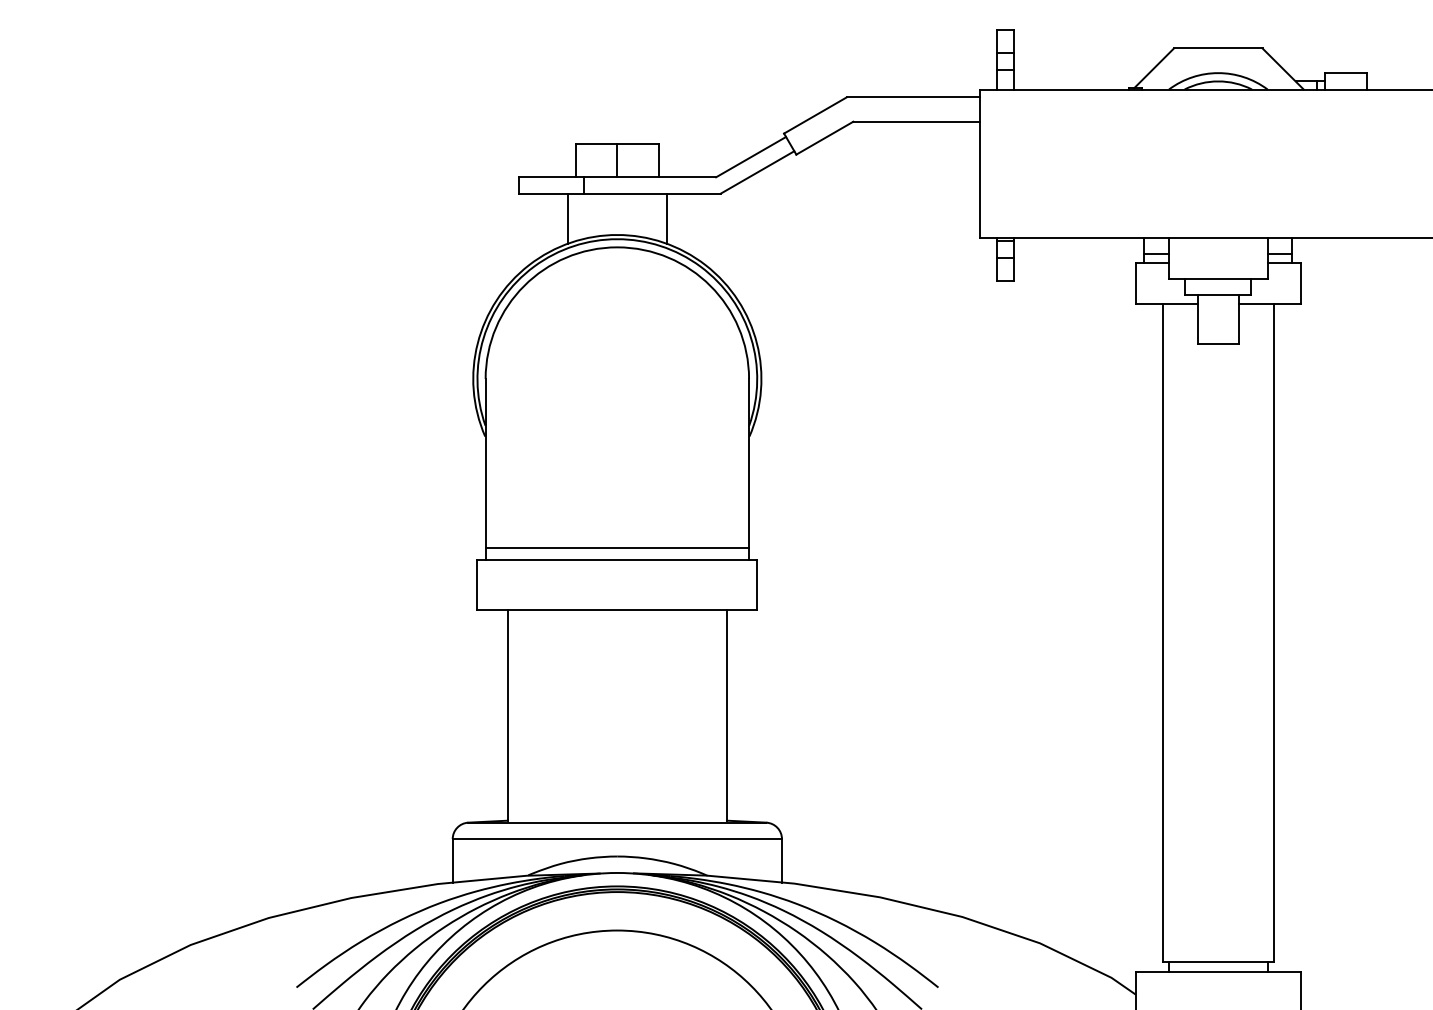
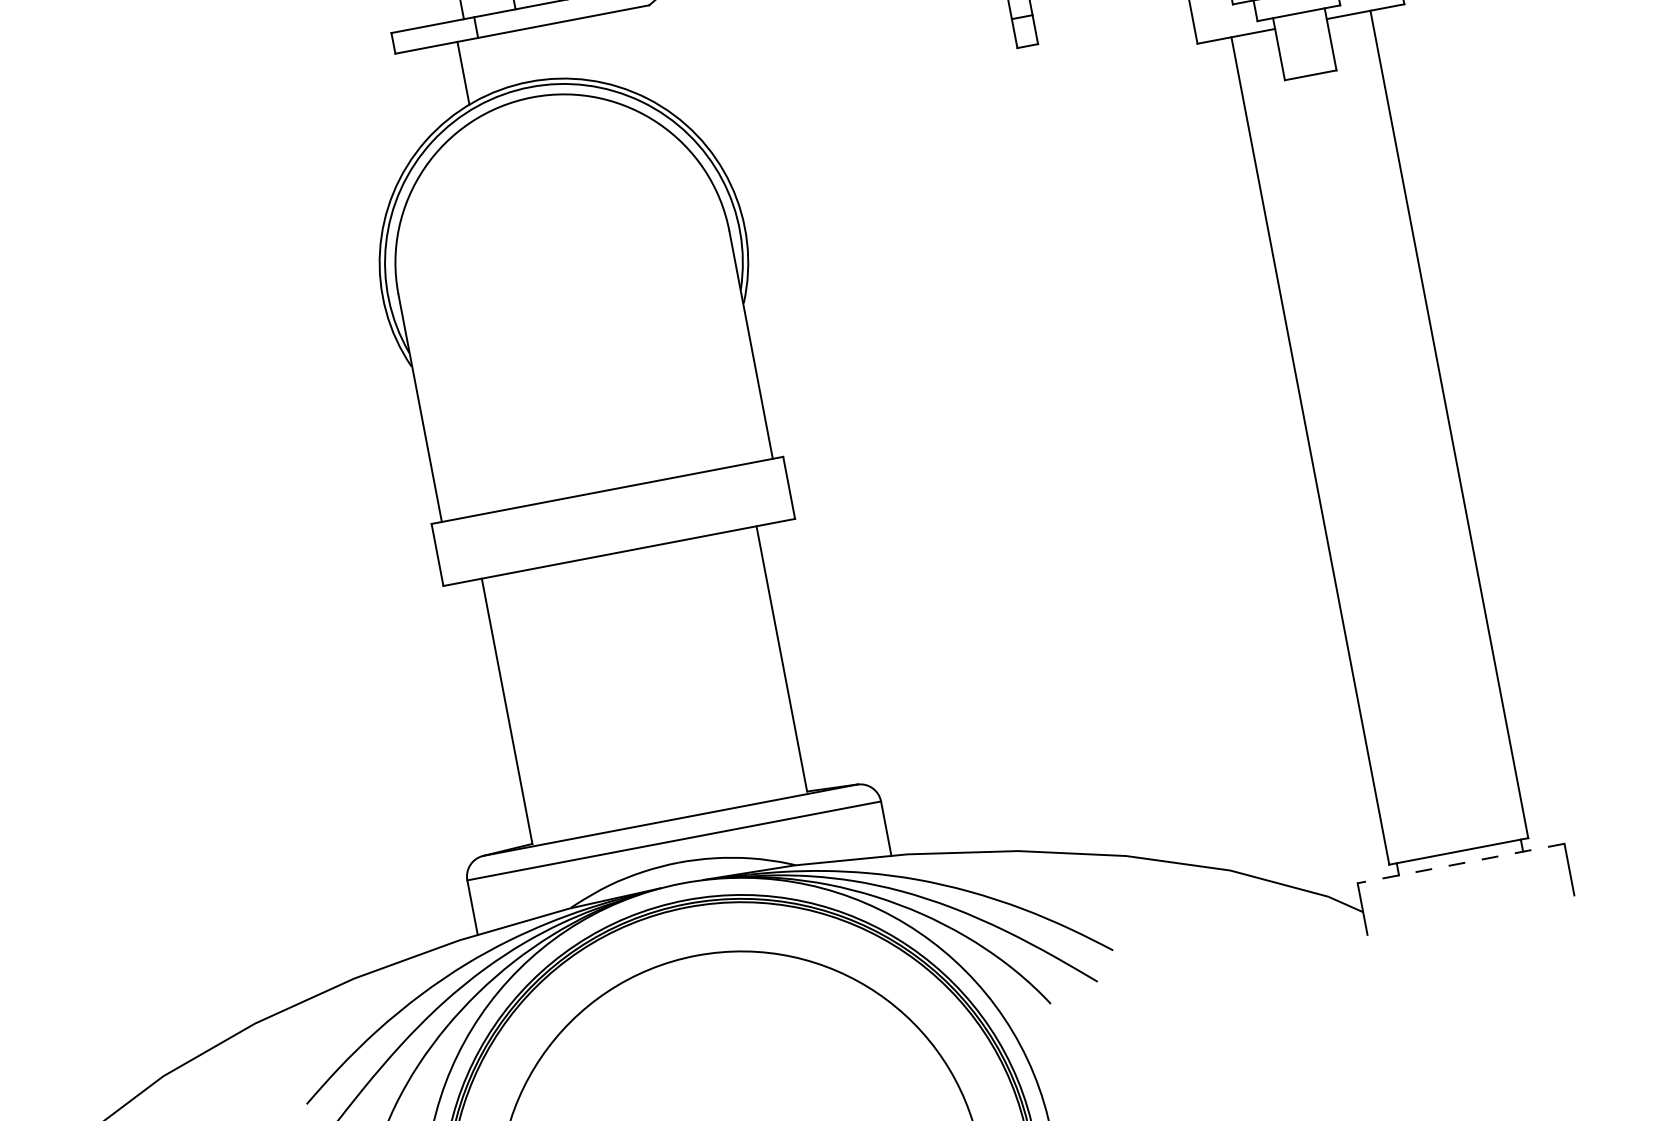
line: (666, 218) -> (587, 49), removed
line: (617, 547) -> (604, 474), removed
line: (1217, 971) -> (1459, 863), solid -> dashed

